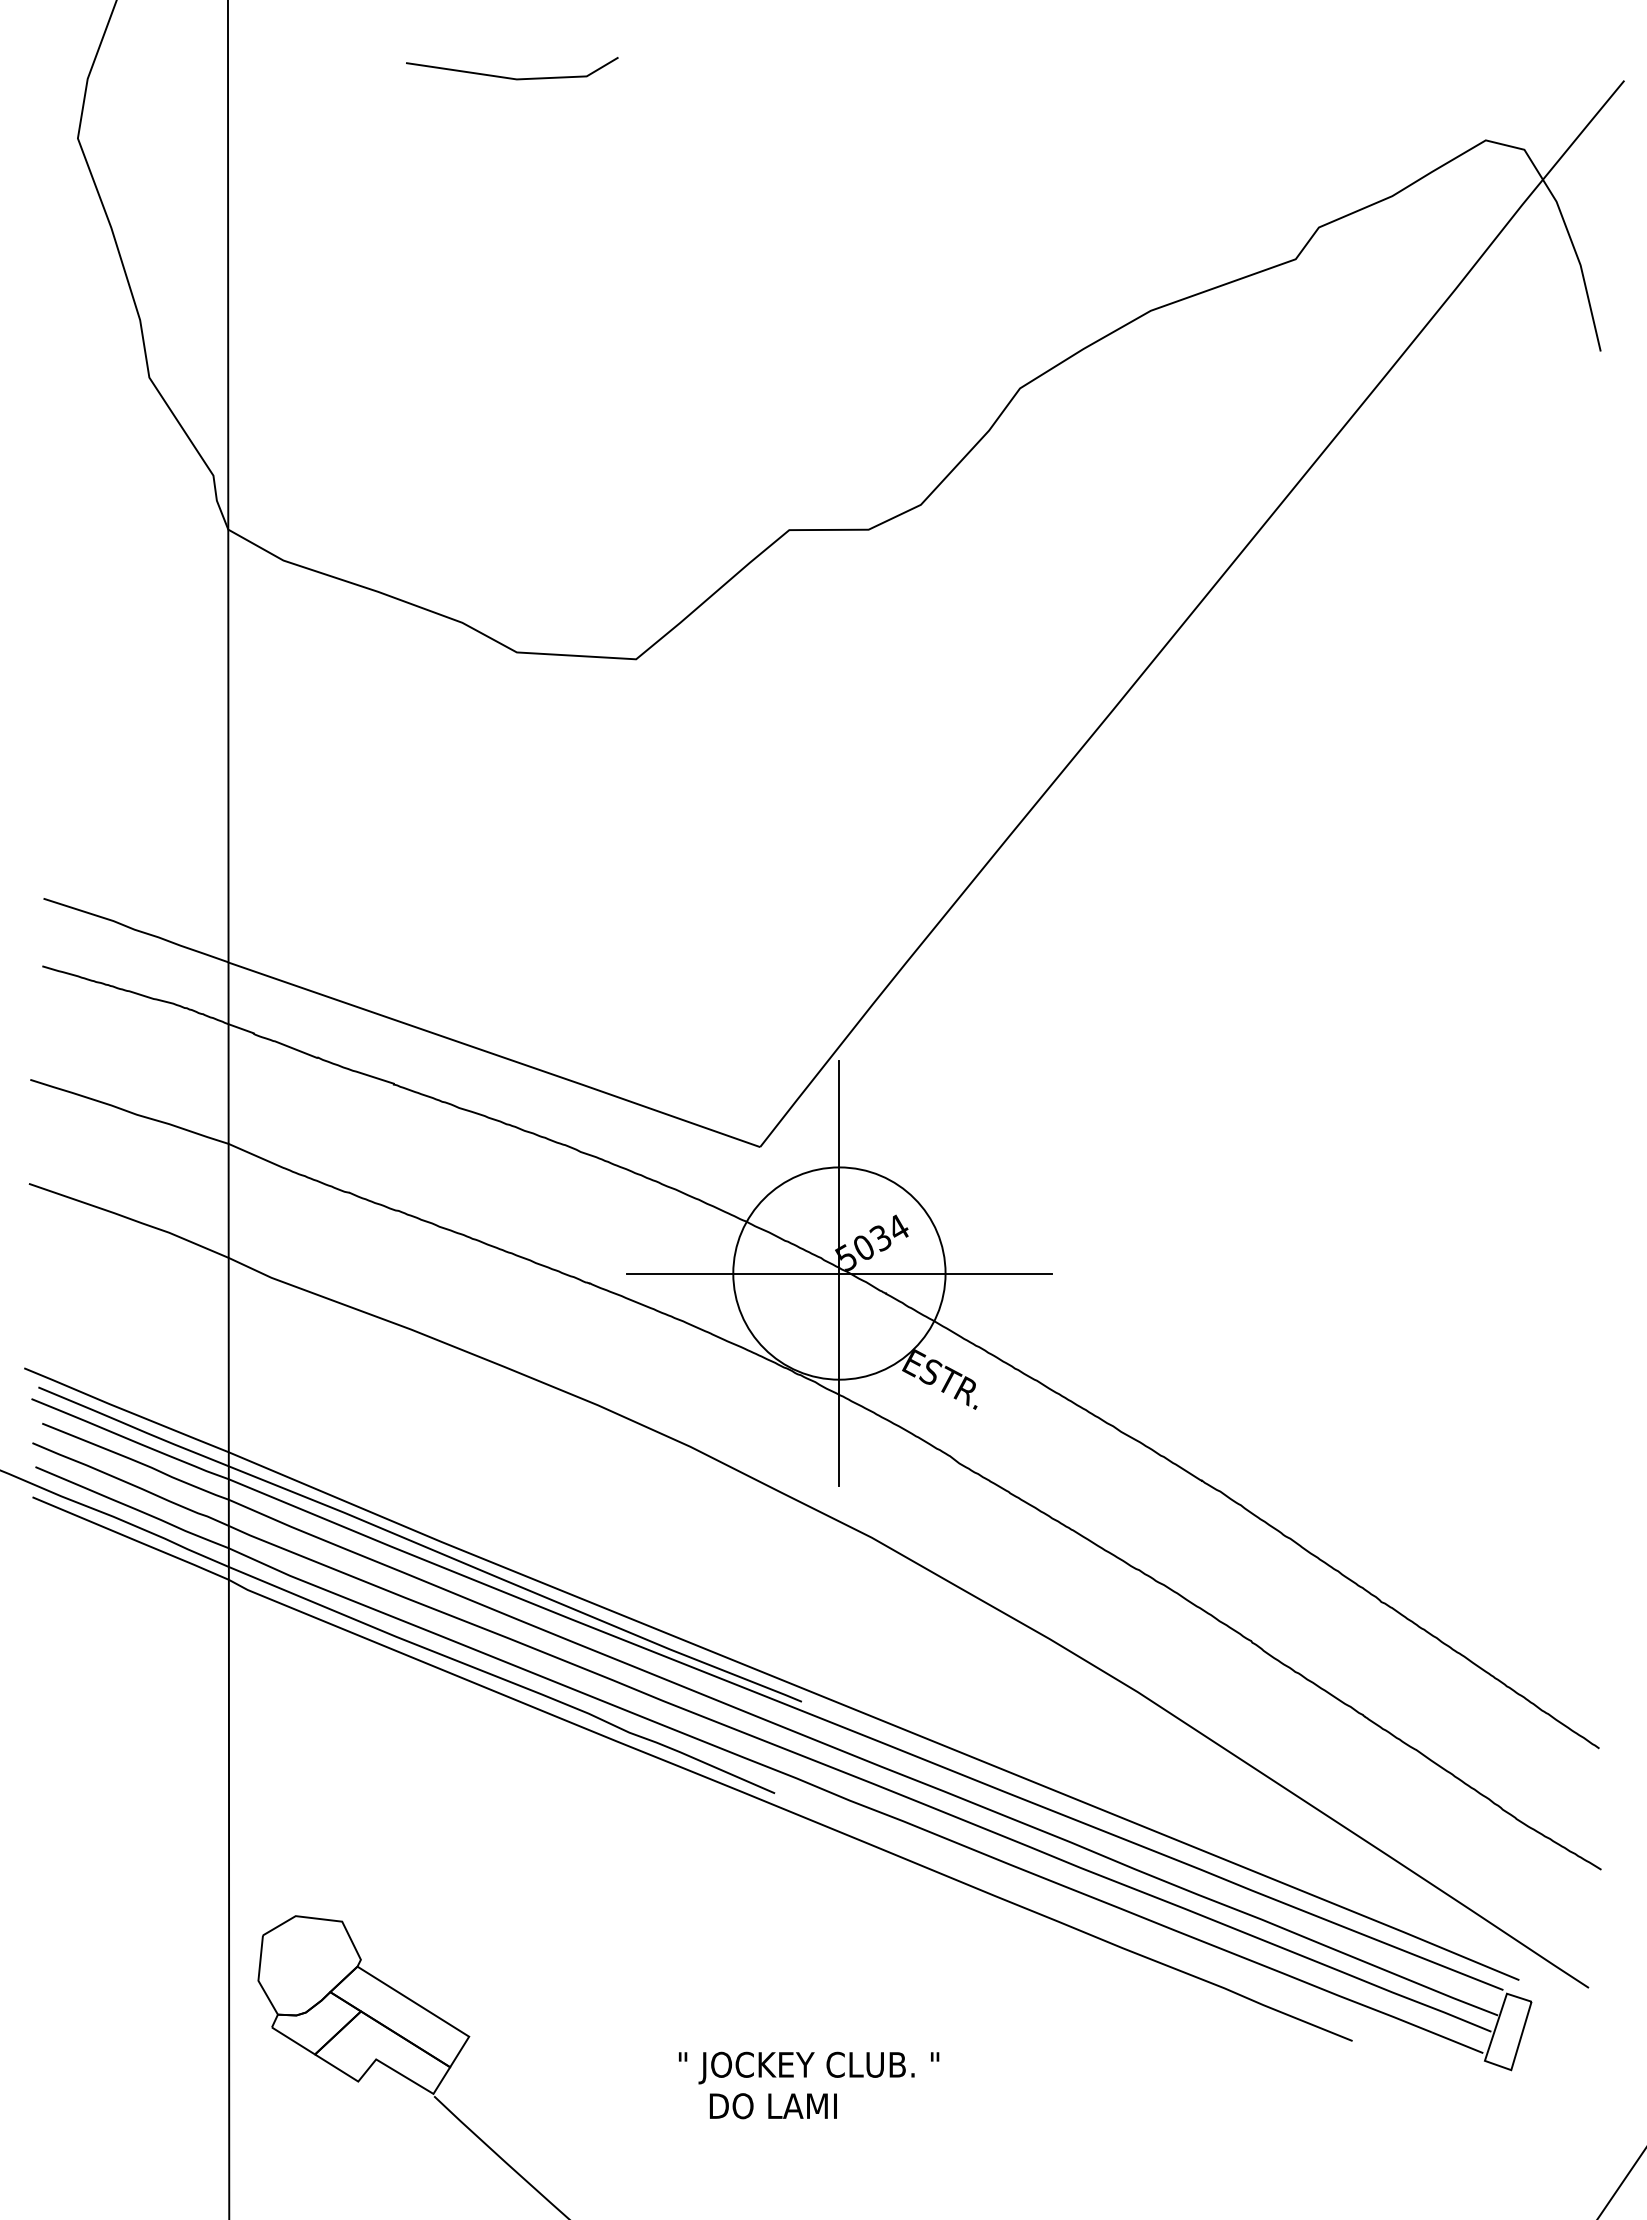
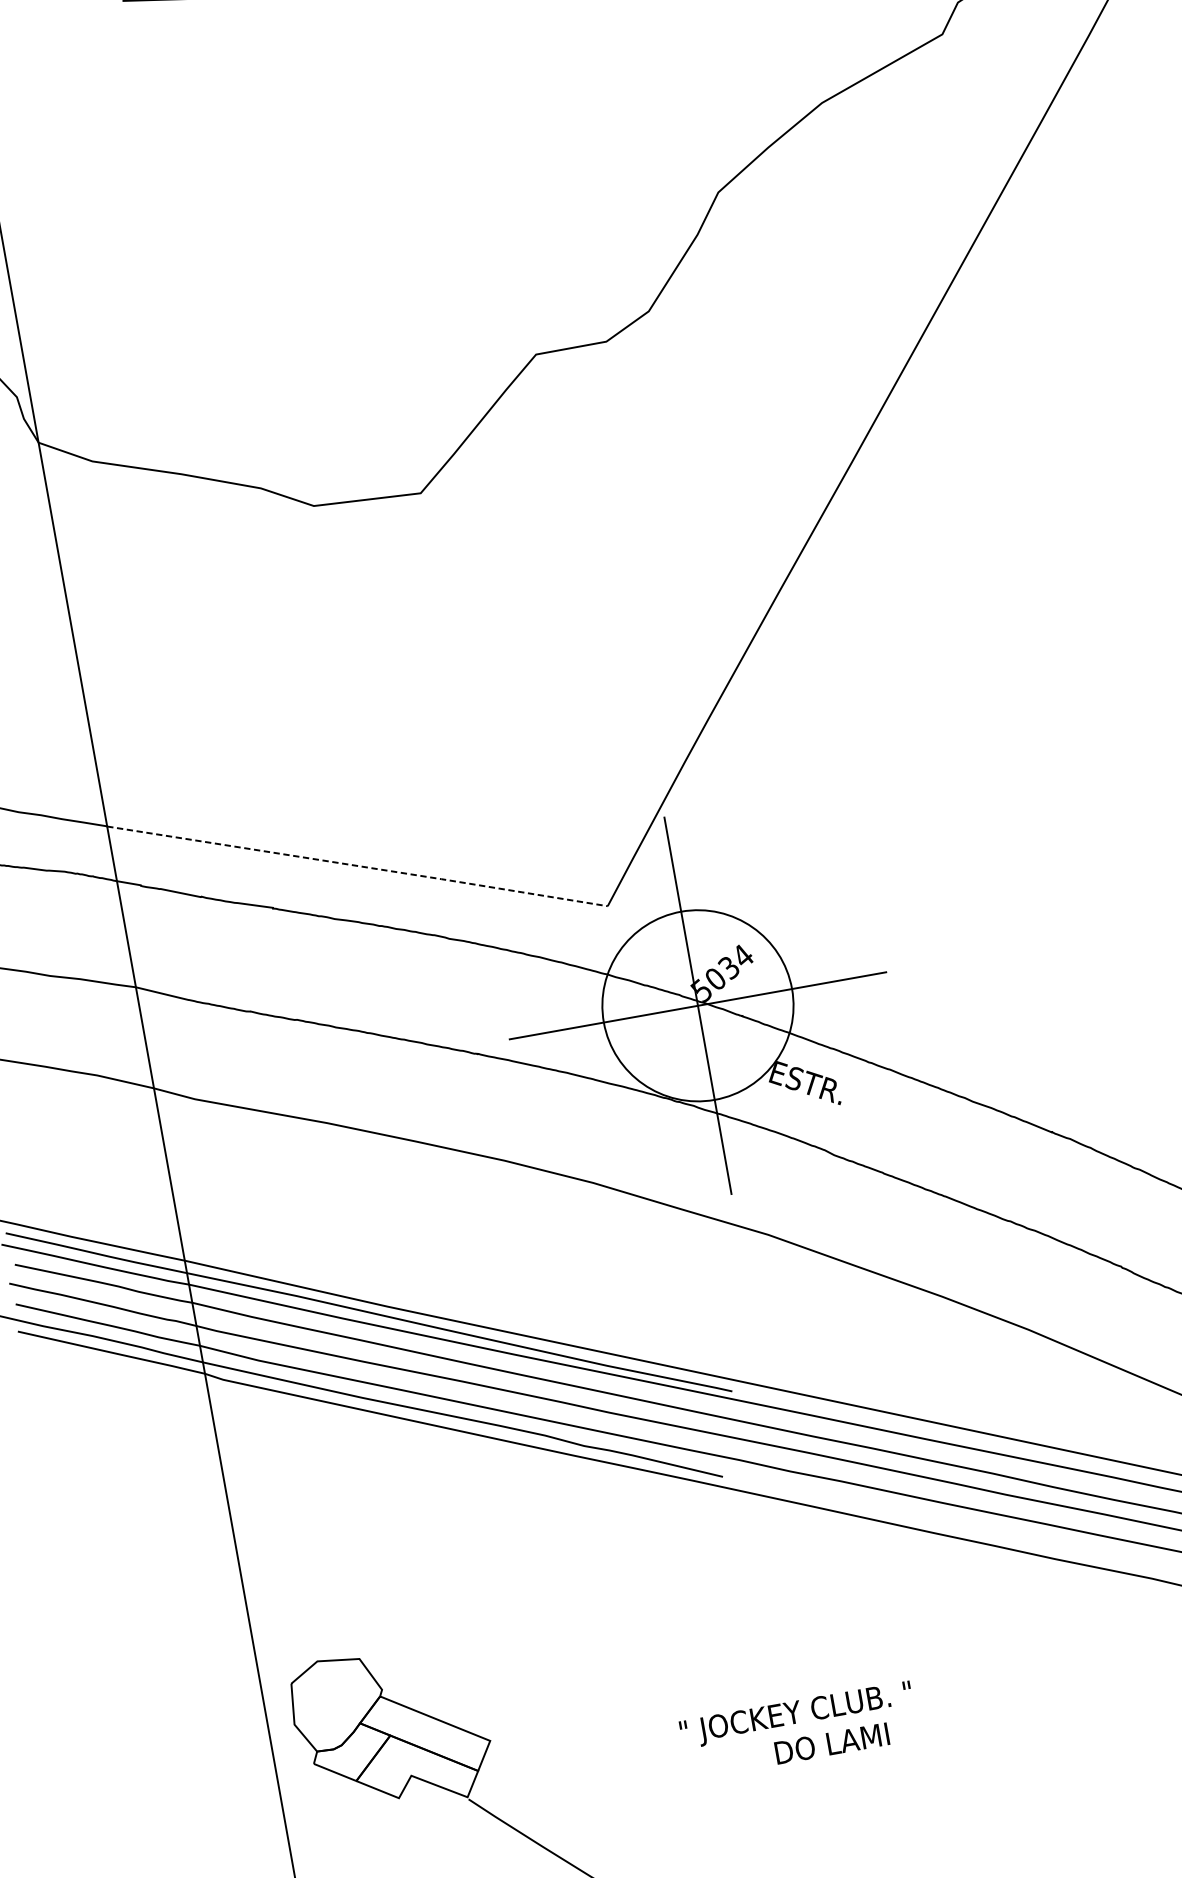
line: (495, 1054) -> (358, 865), solid -> dashed
text: (773, 2106) -> (832, 1743), moved

